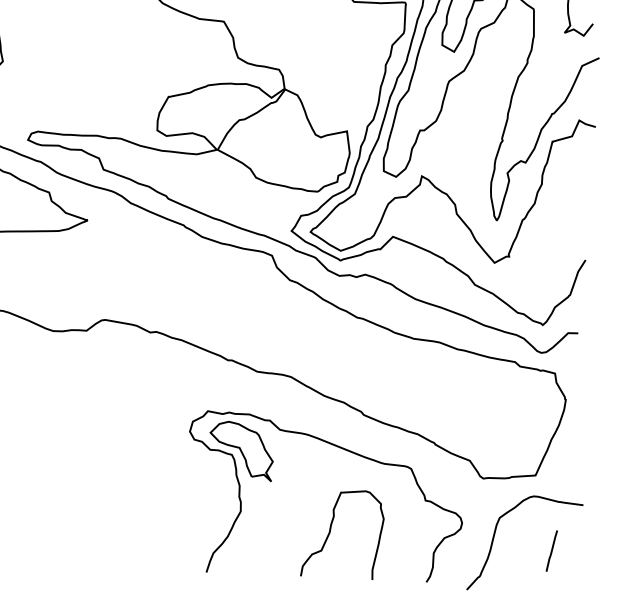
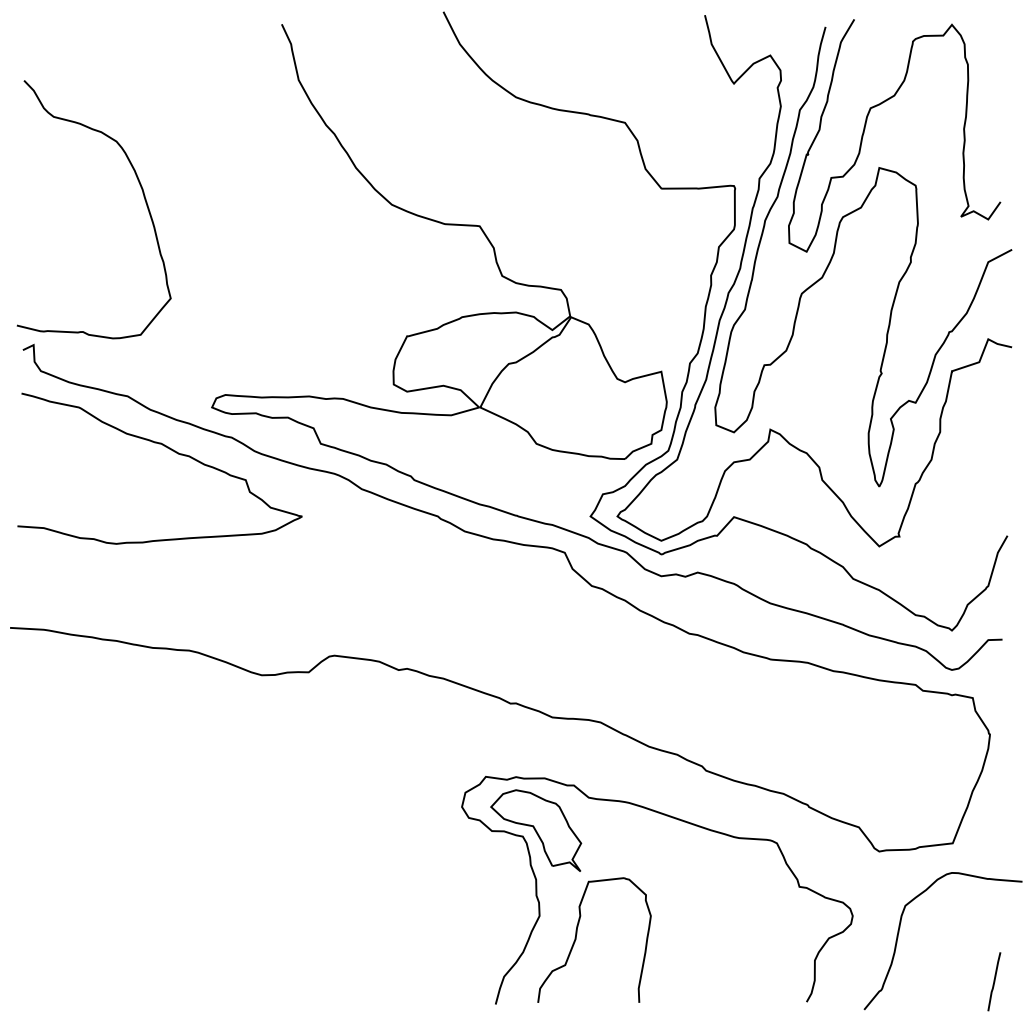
curve: (331, 529) -> (577, 934), moved
line: (551, 550) -> (994, 981), moved

